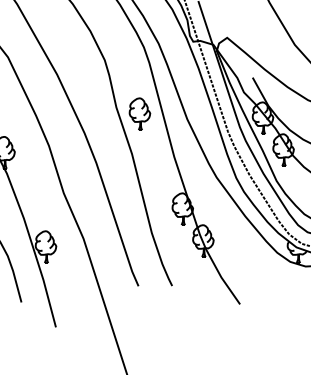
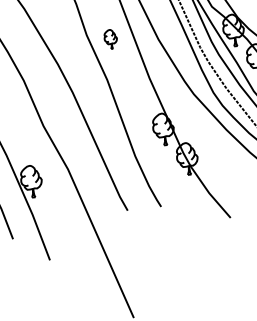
part: (139, 113) -> (110, 38), size x0.6

